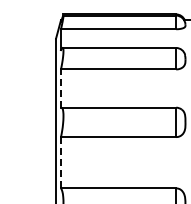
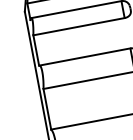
line: (61, 88) -> (36, 50), dashed -> solid
line: (61, 162) -> (47, 109), dashed -> solid

